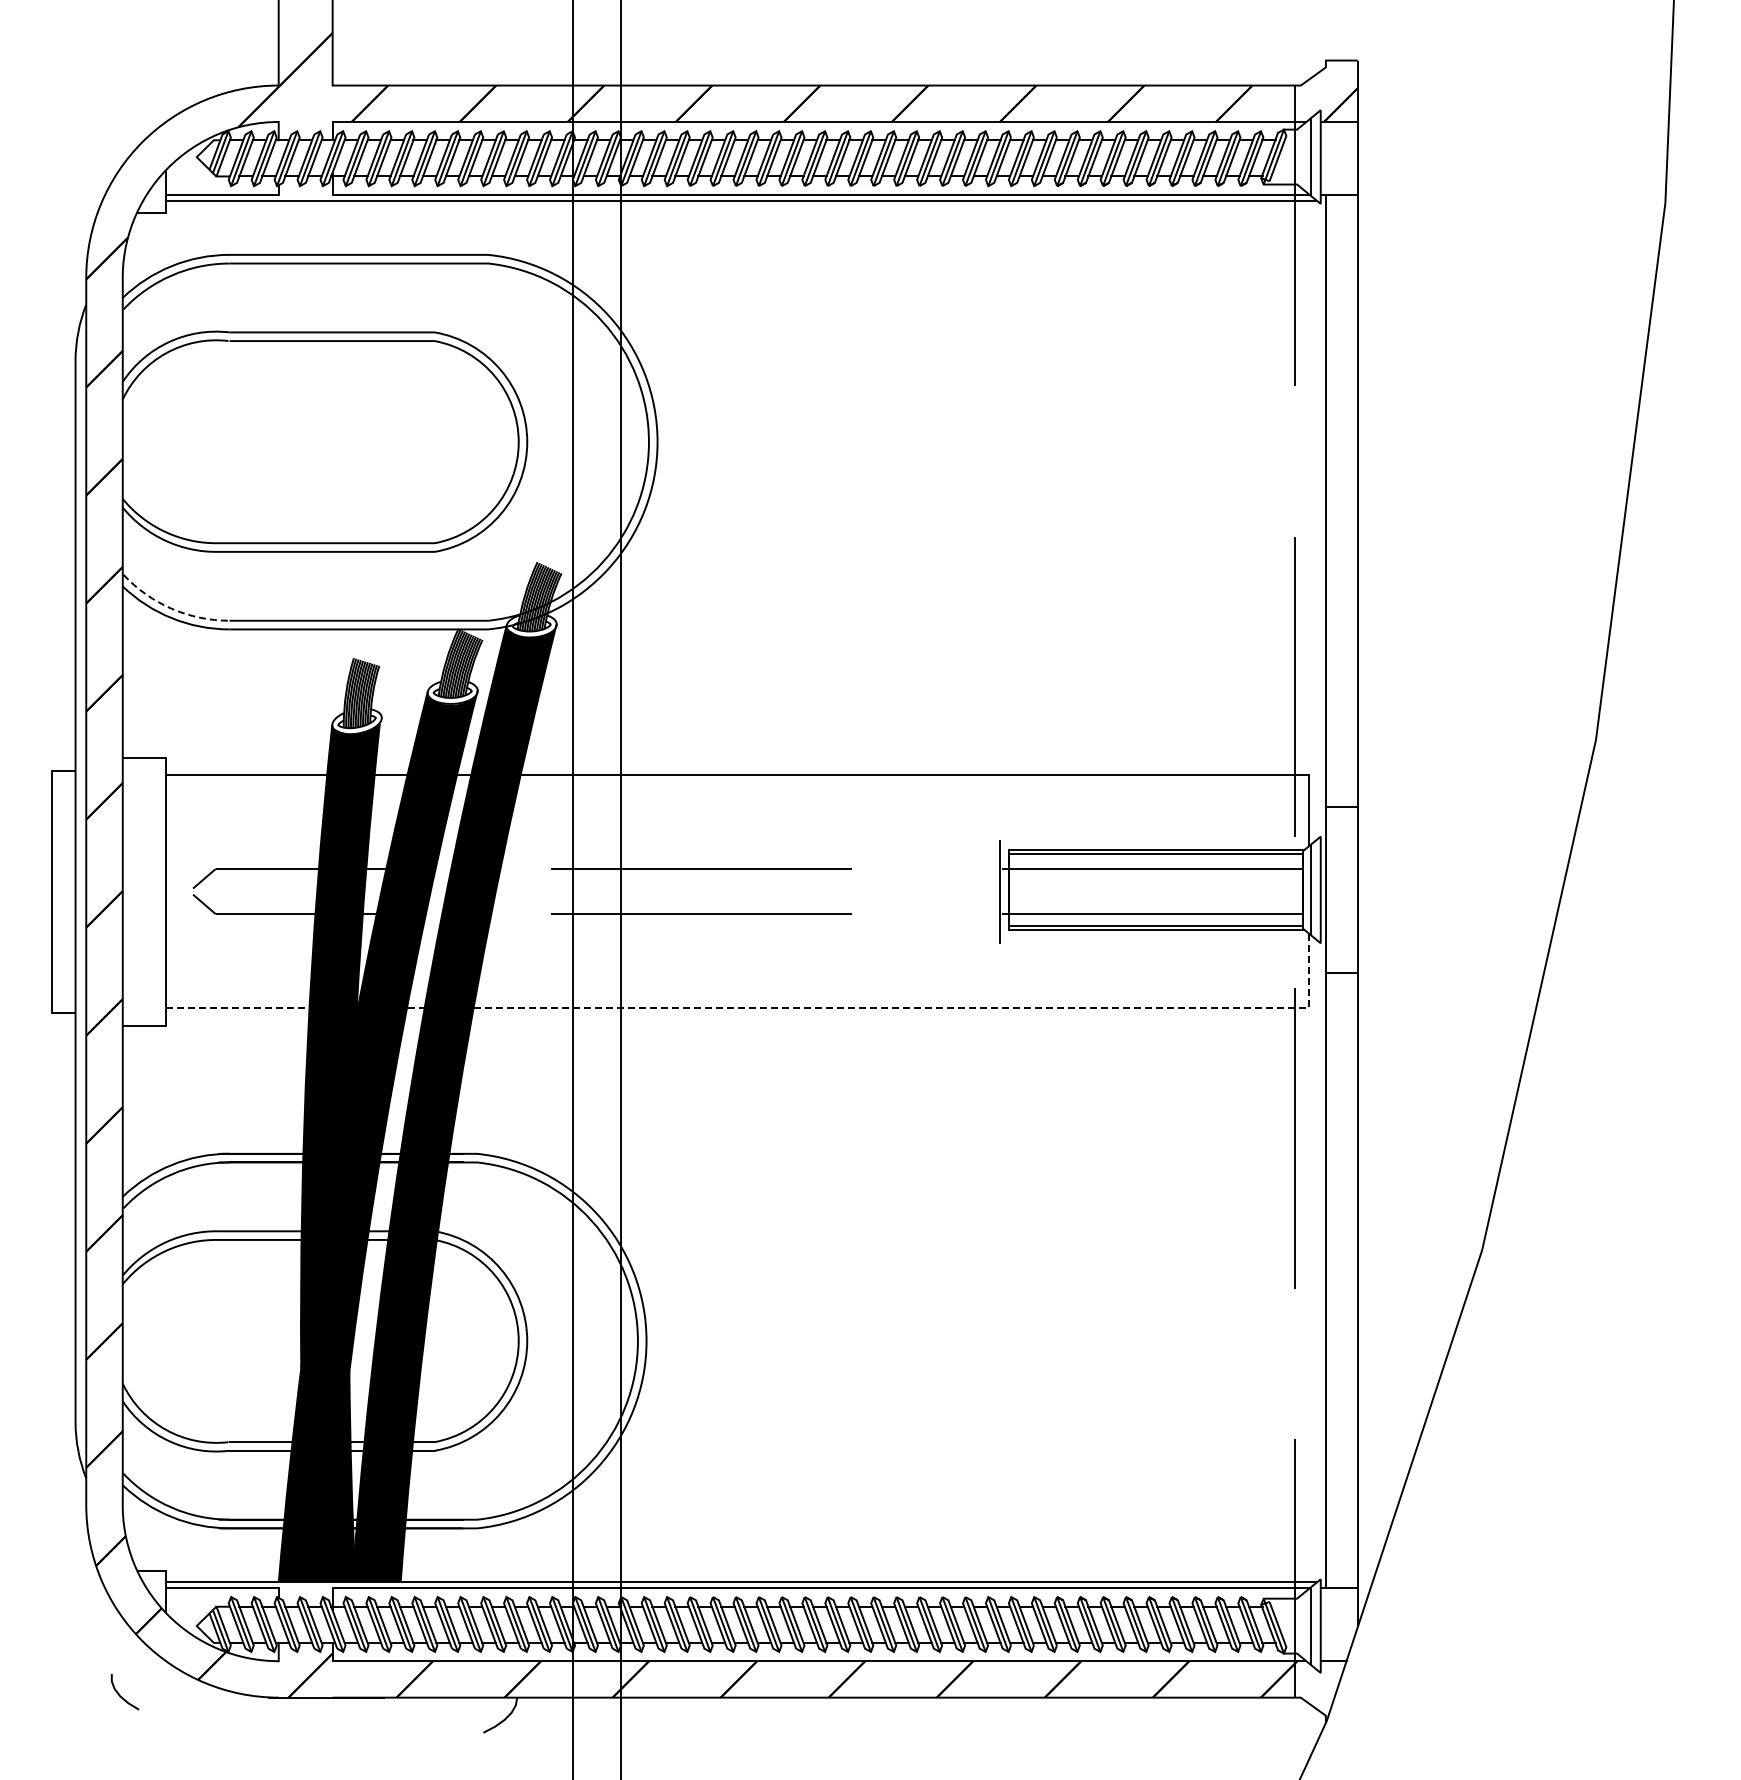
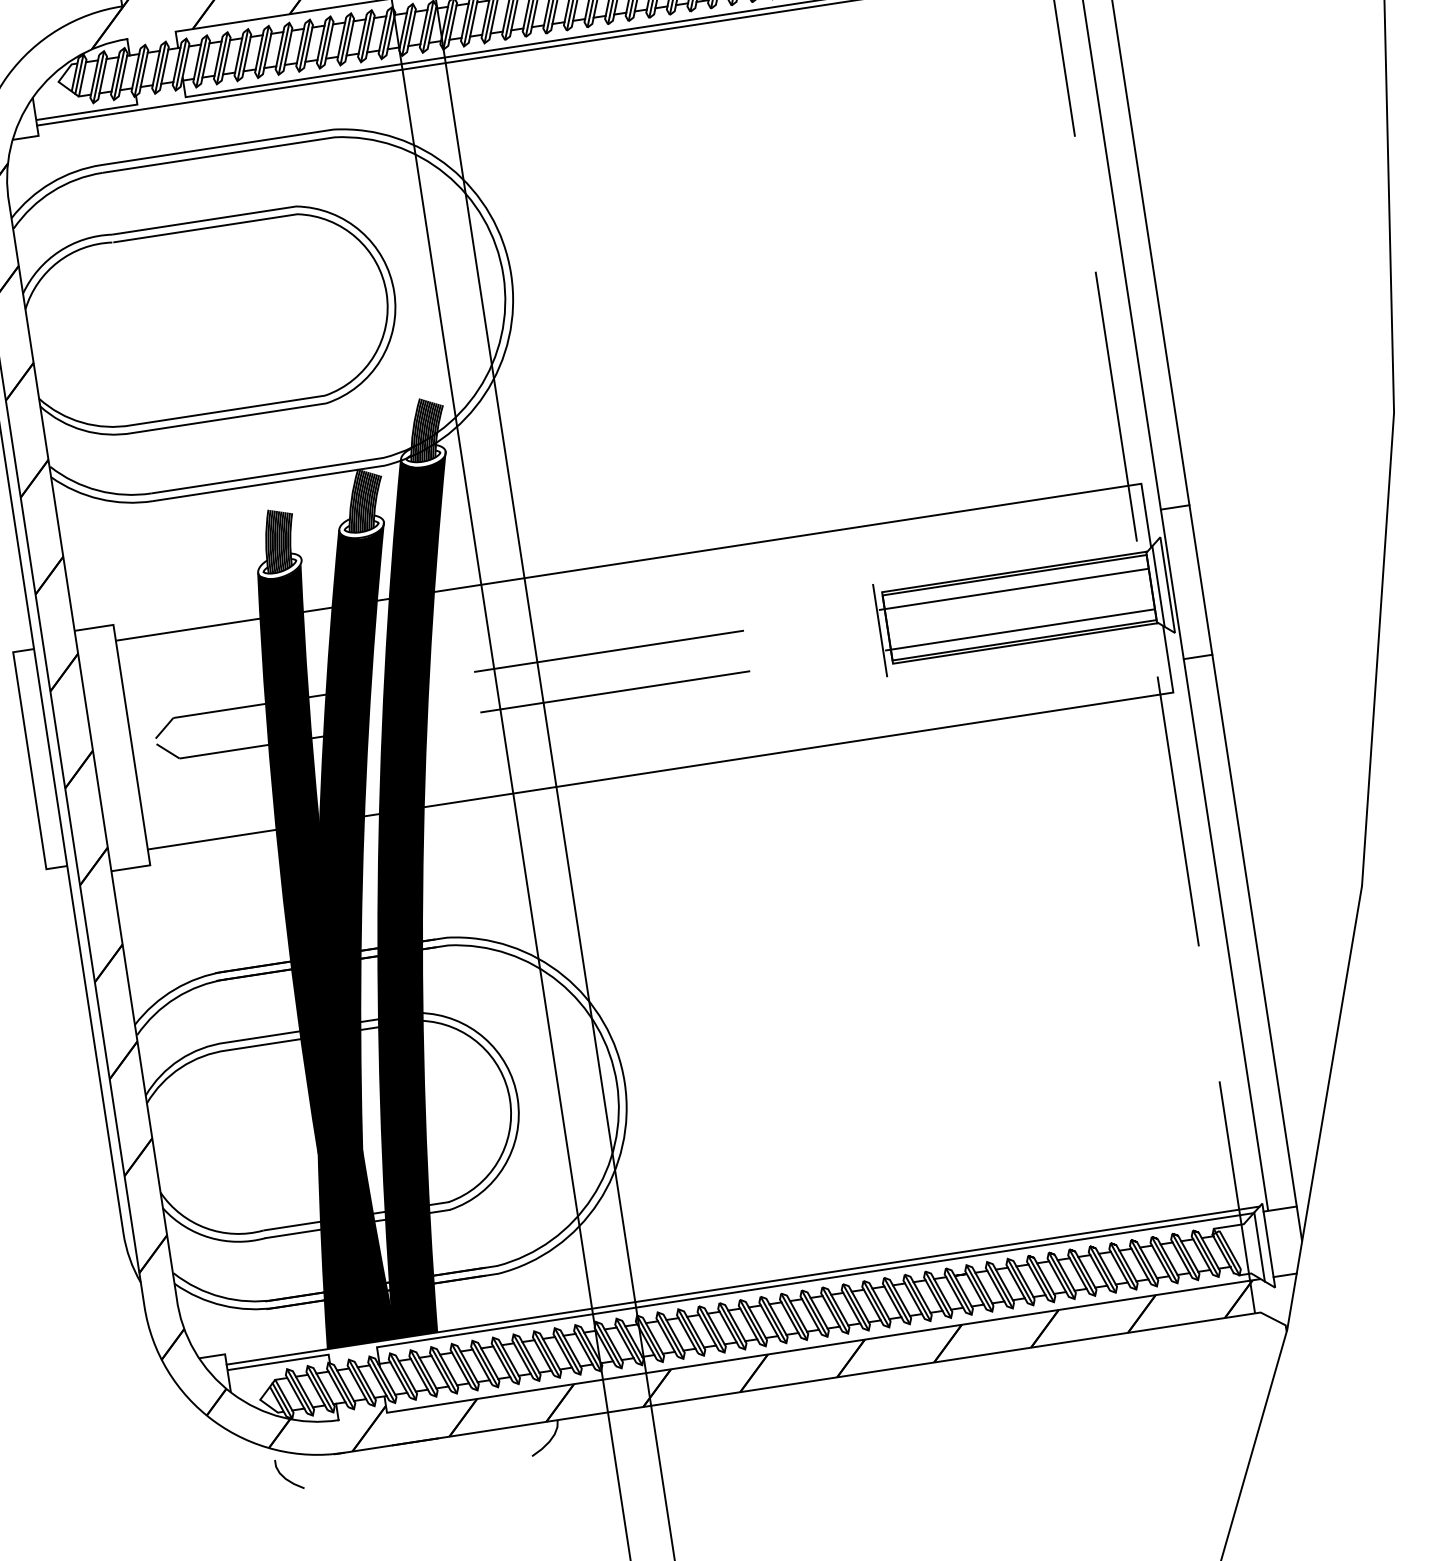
arc: (171, 608) -> (97, 490), dashed -> solid
line: (775, 1007) -> (694, 765), dashed -> solid
curve: (120, 1694) -> (285, 1477), moved

